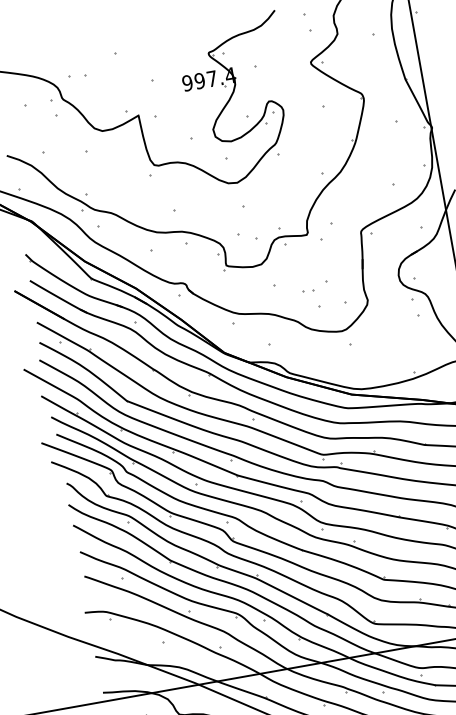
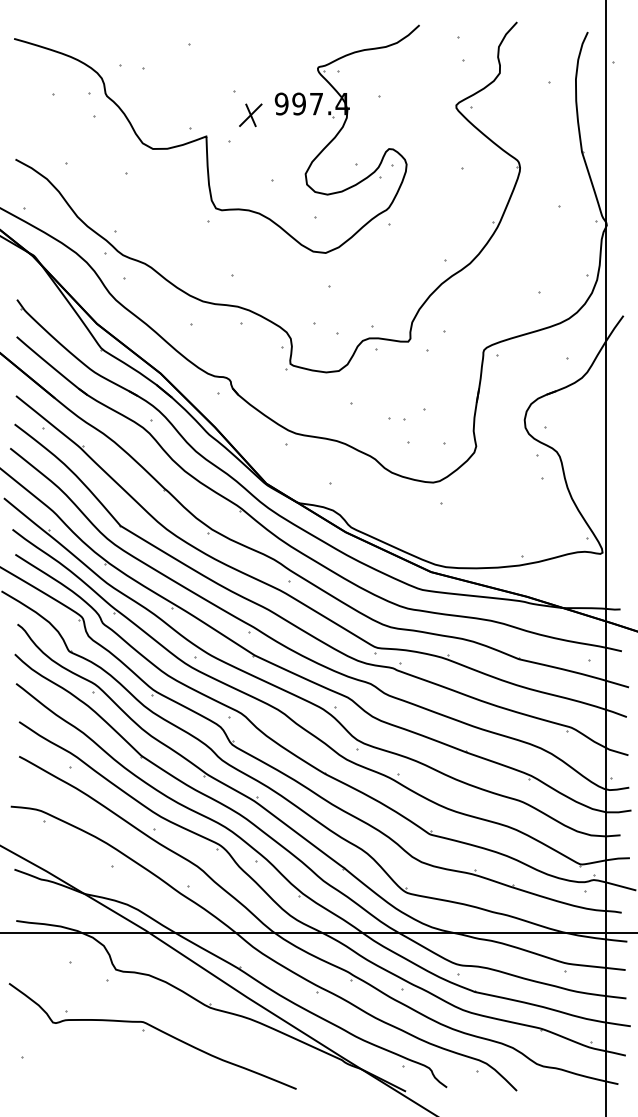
part: (167, 95) -> (250, 115), added

